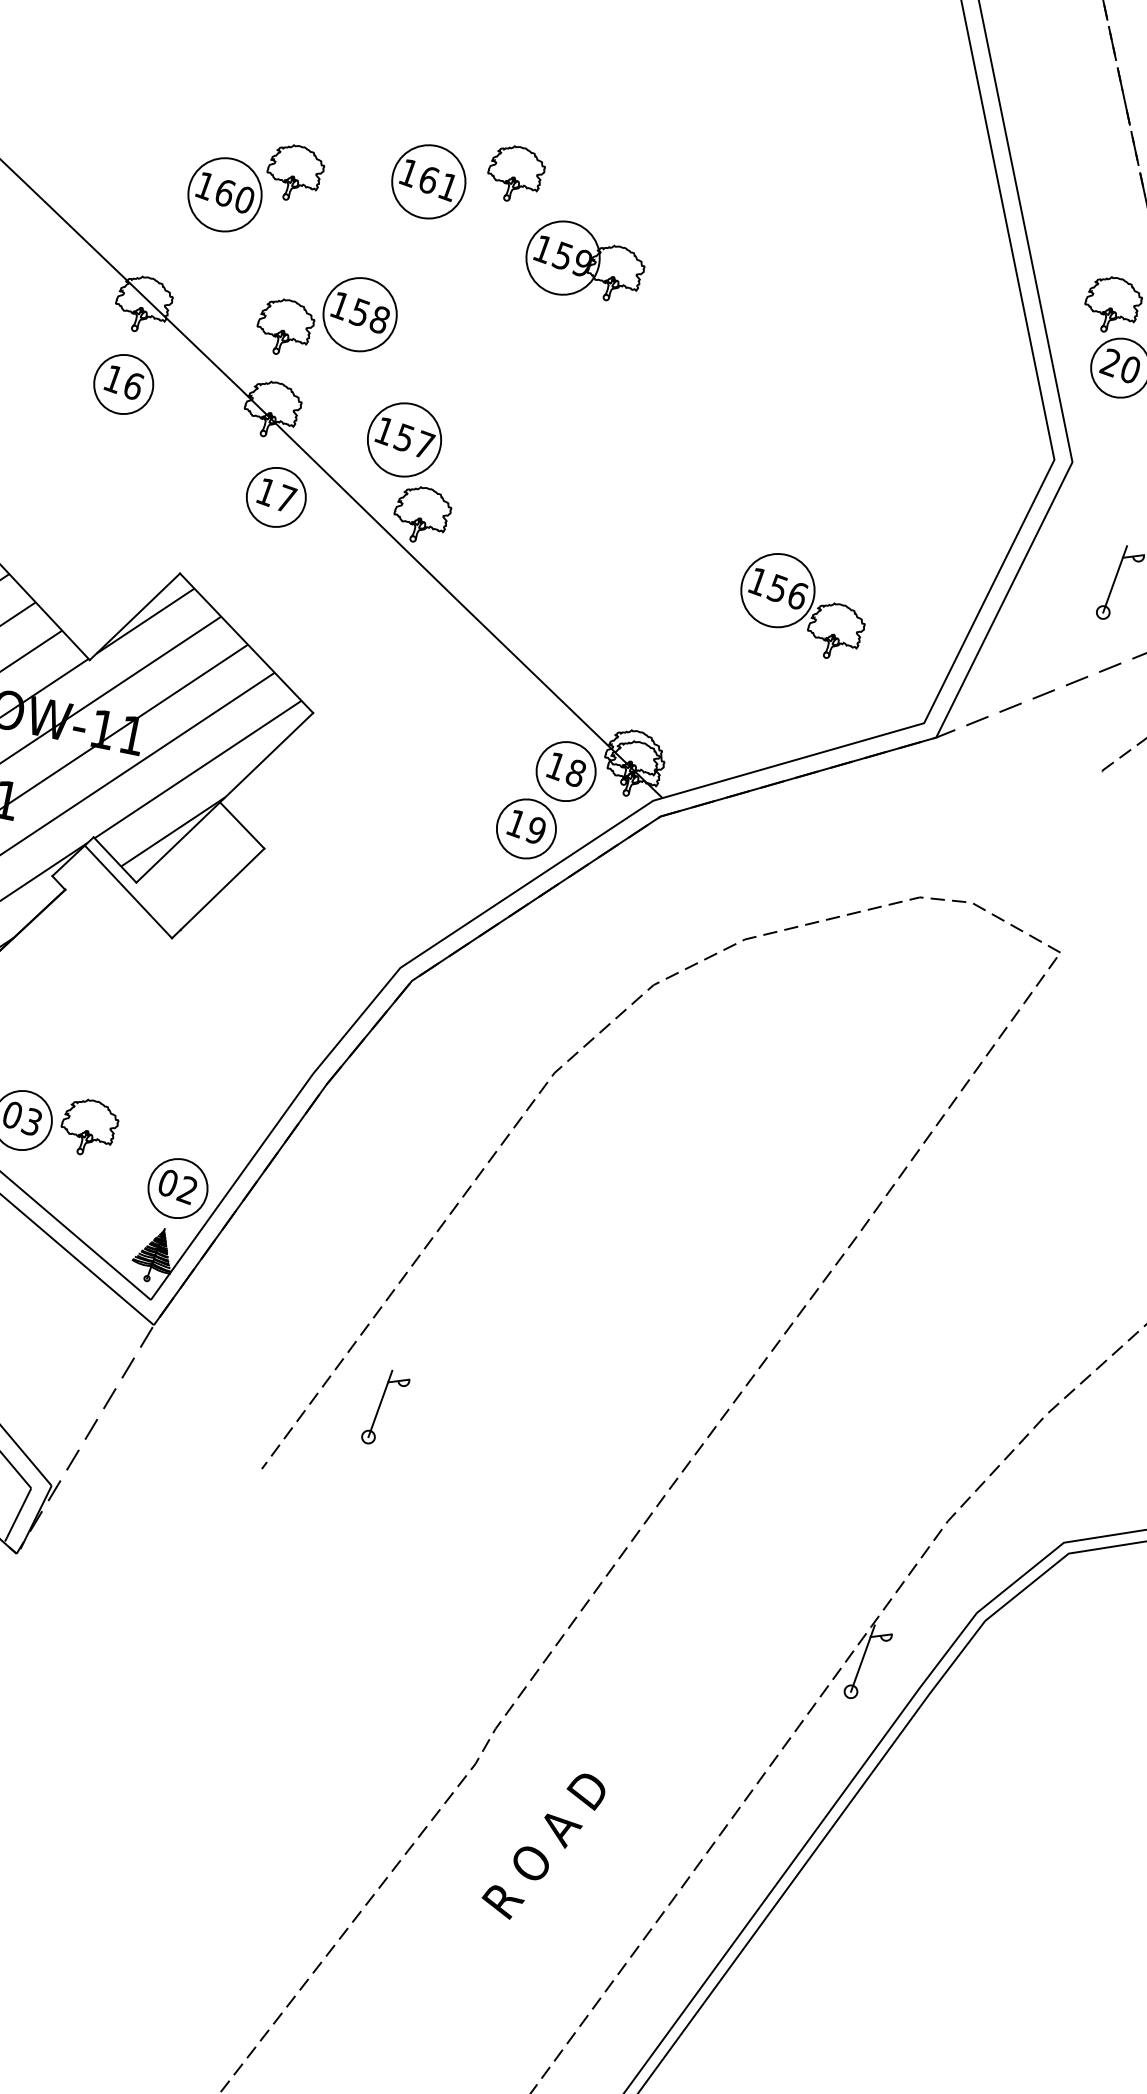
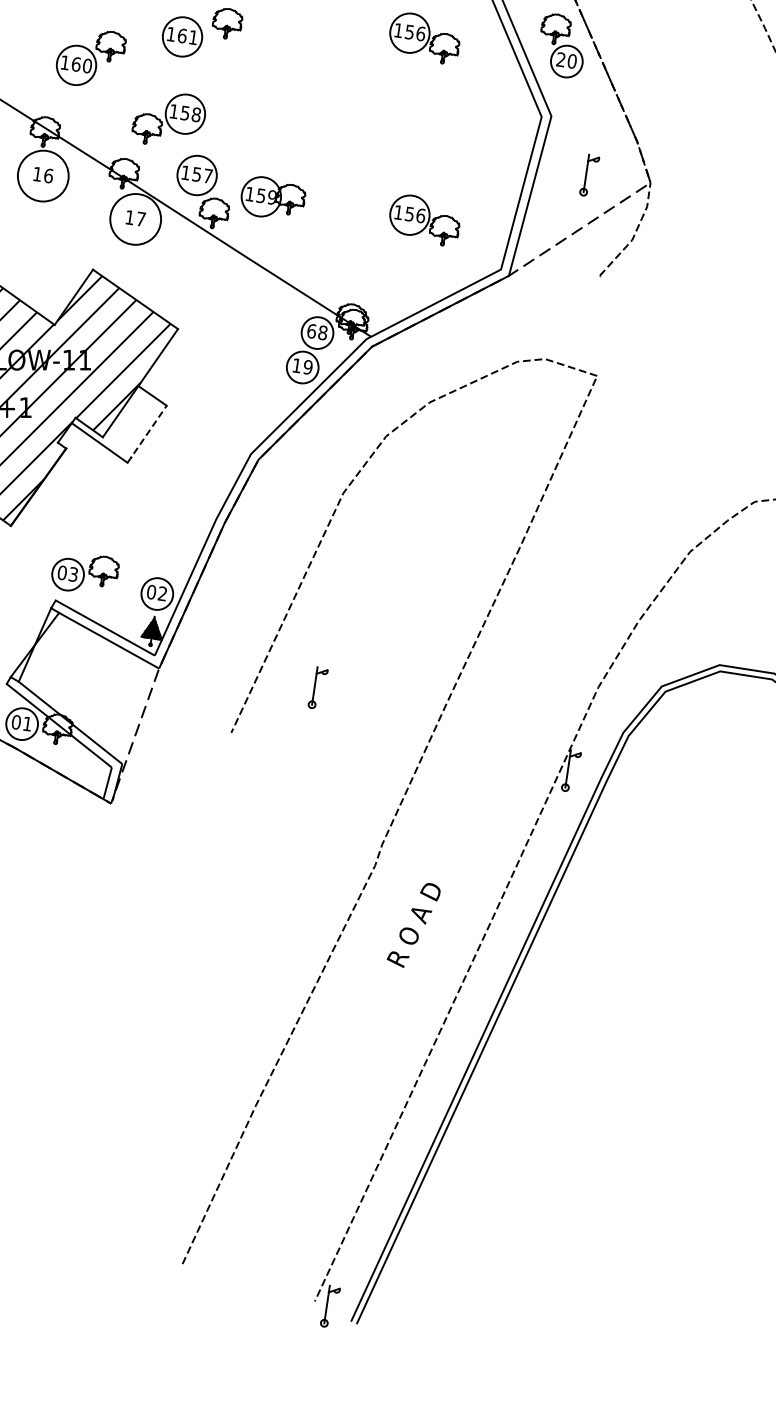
part: (585, 261) -> (273, 196), moved
part: (869, 273) -> (424, 38), added
part: (327, 316) -> (168, 118), moved
circle: (123, 385) -> (43, 176), size x1.6
circle: (275, 497) -> (135, 219), size x1.6
text: (555, 766) -> (311, 331), 18 -> 68
line: (218, 894) -> (147, 434), solid -> dashed
part: (384, 1407) -> (317, 687), moved
text: (543, 1845) -> (413, 925), moved

